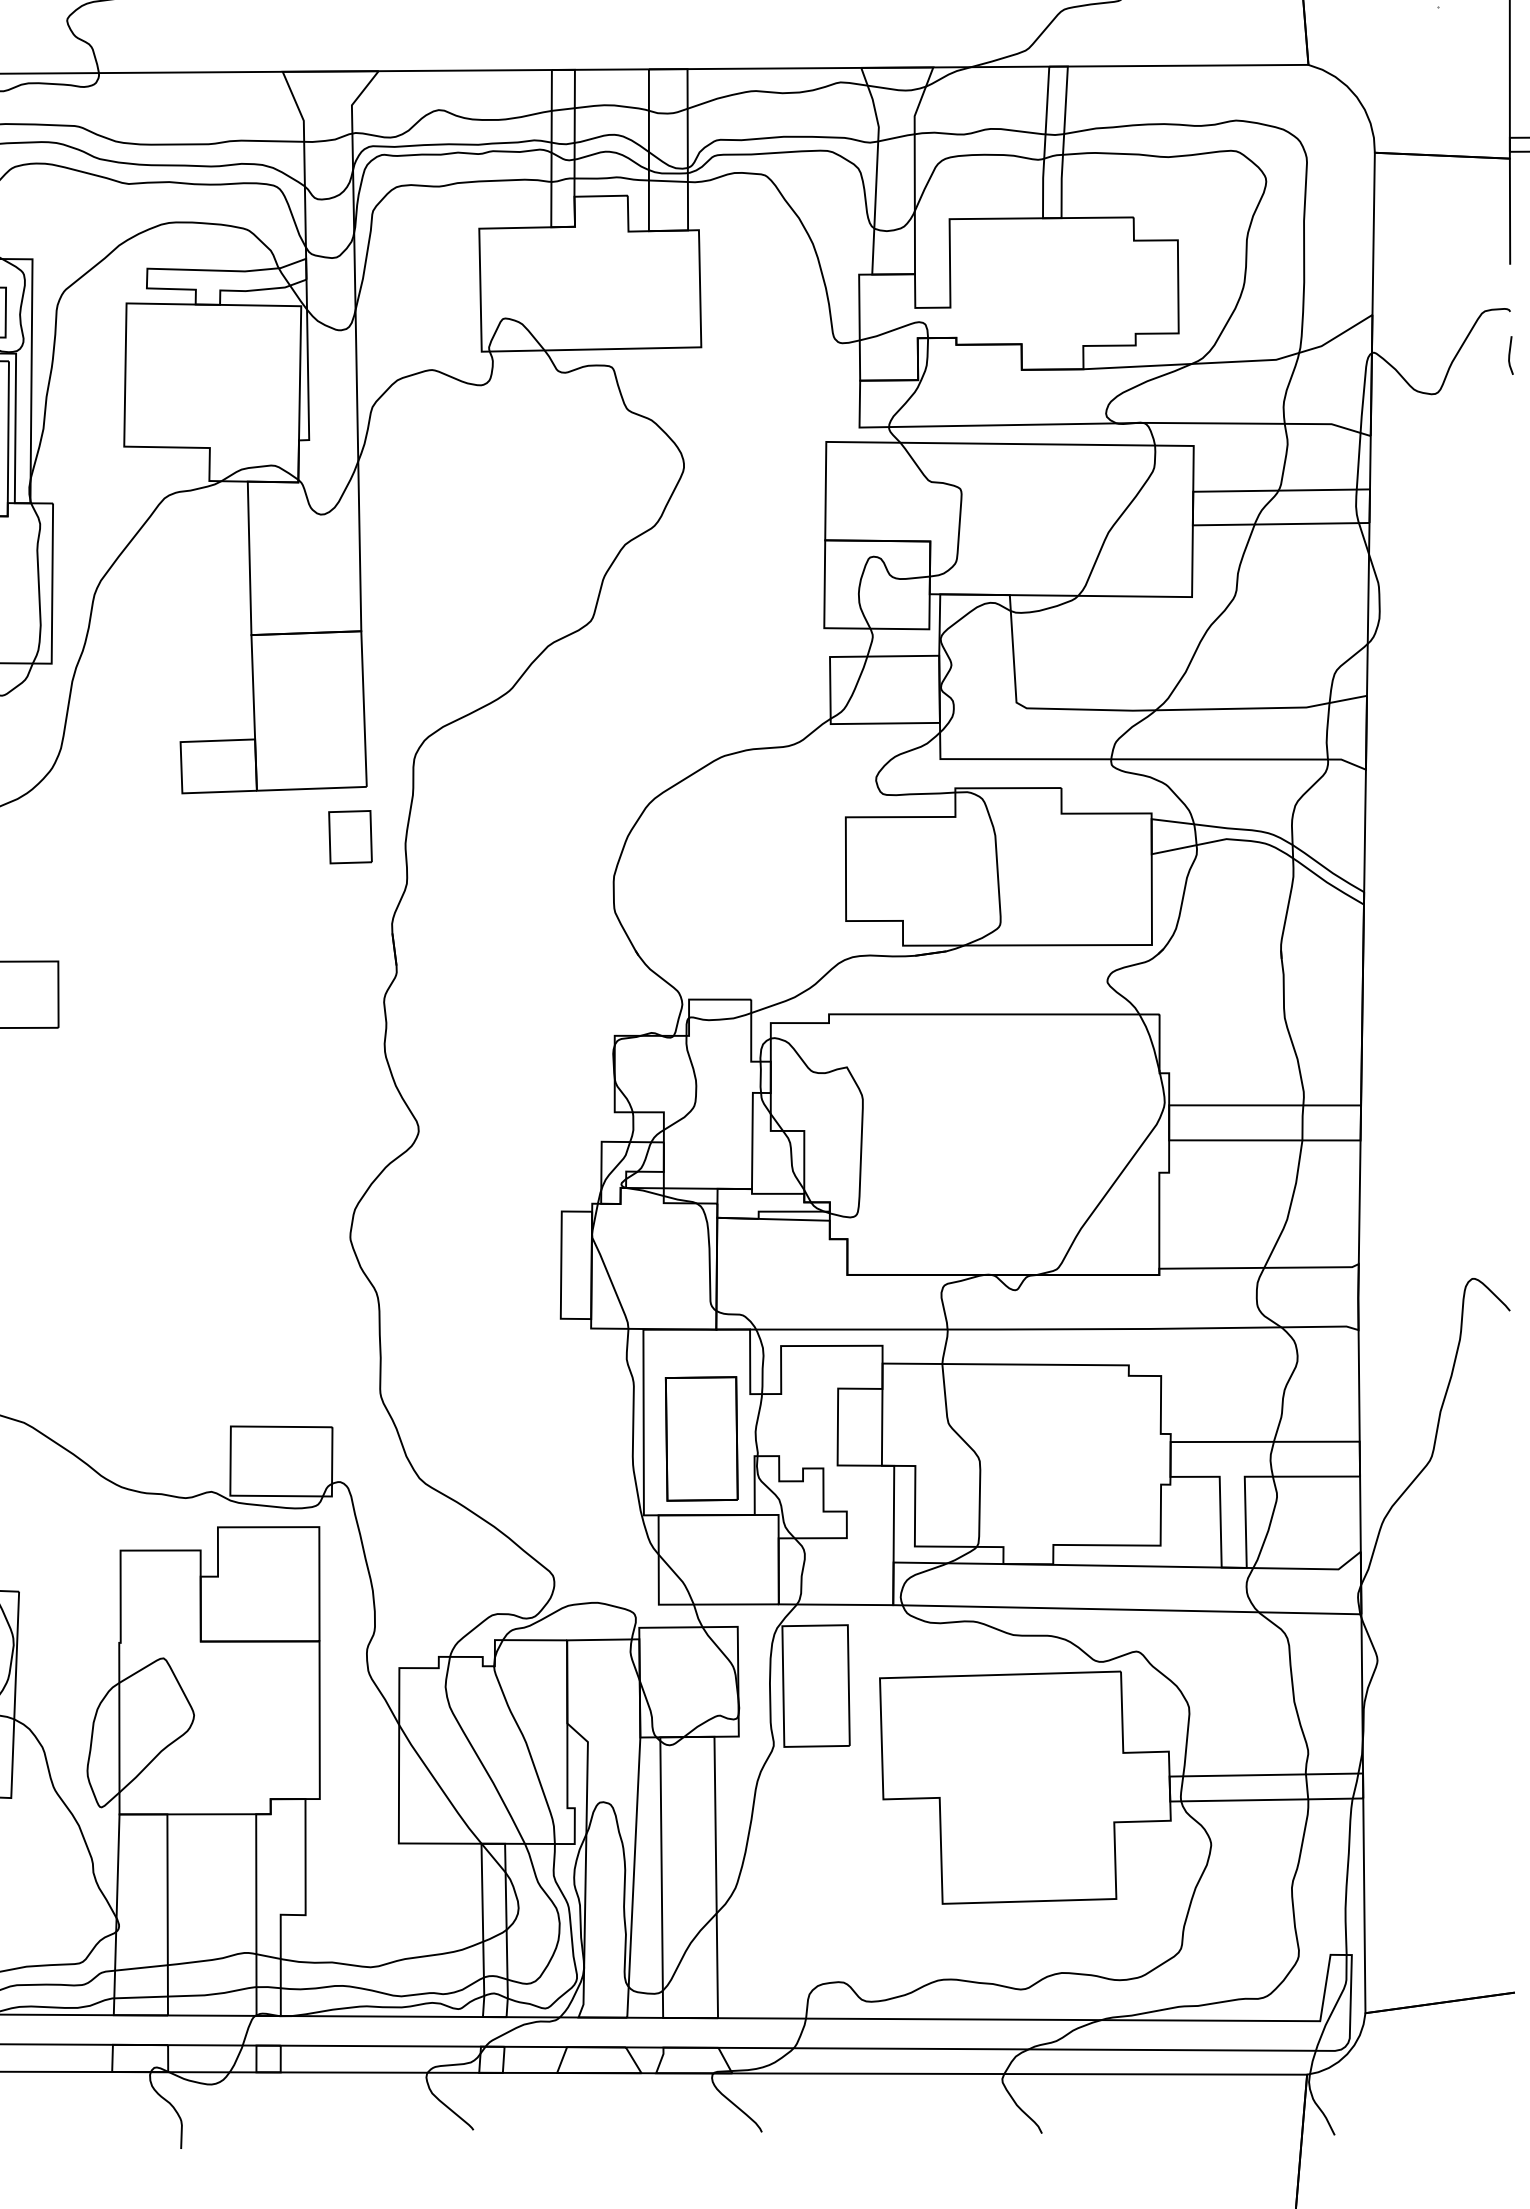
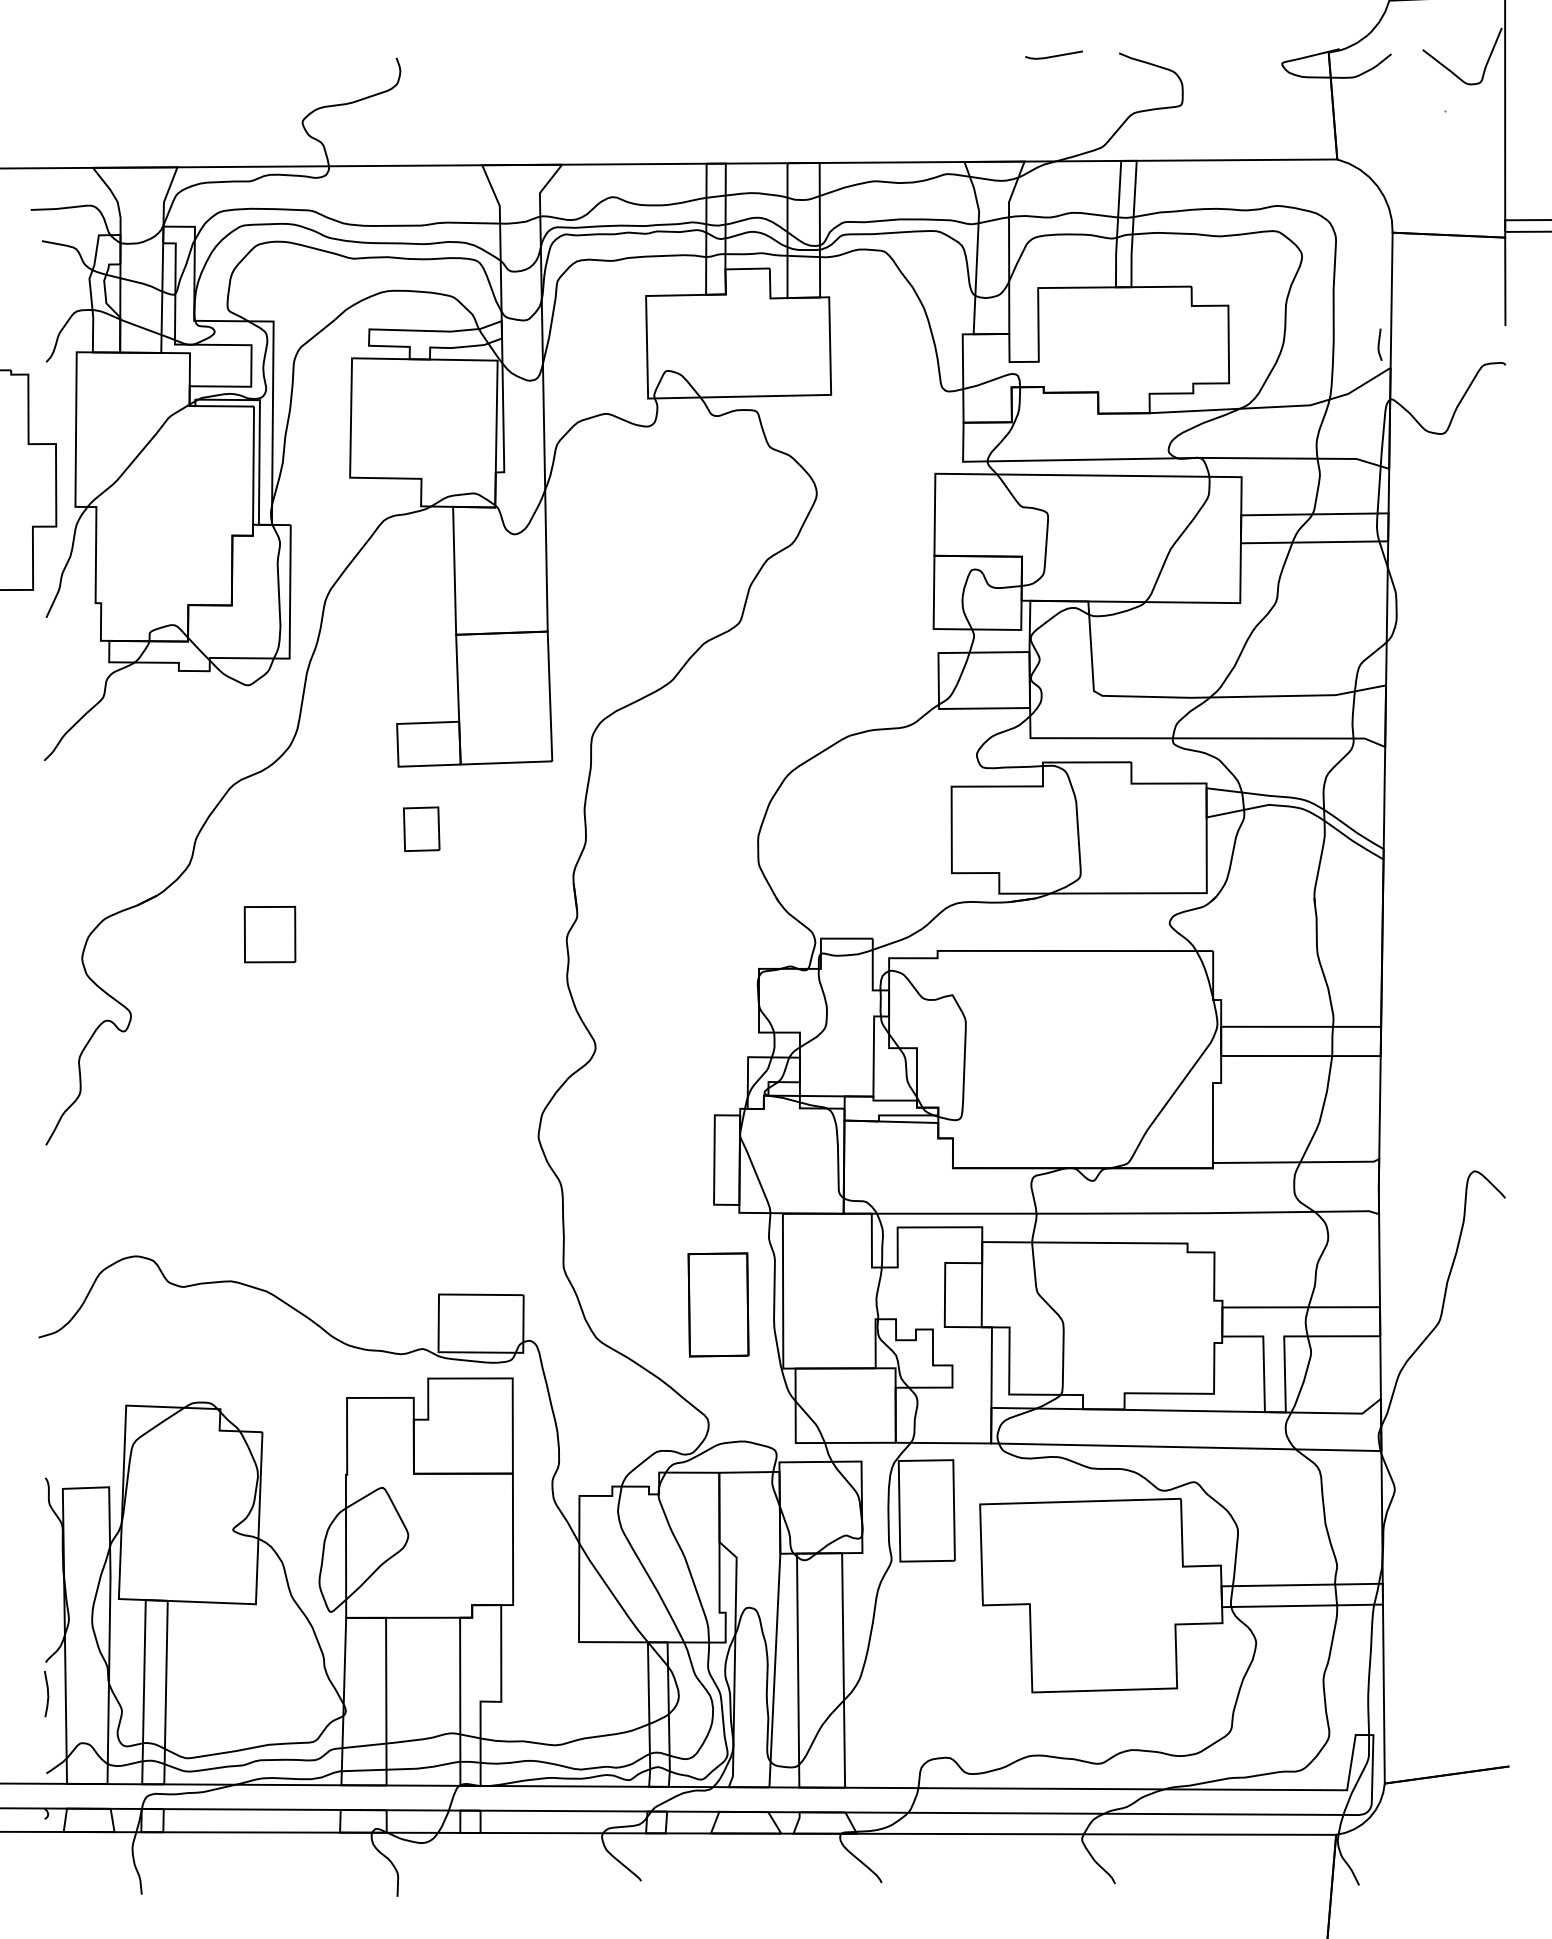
line: (1510, 355) -> (1379, 344), moved
part: (350, 836) -> (421, 828), moved
part: (701, 1438) -> (718, 1304), moved

